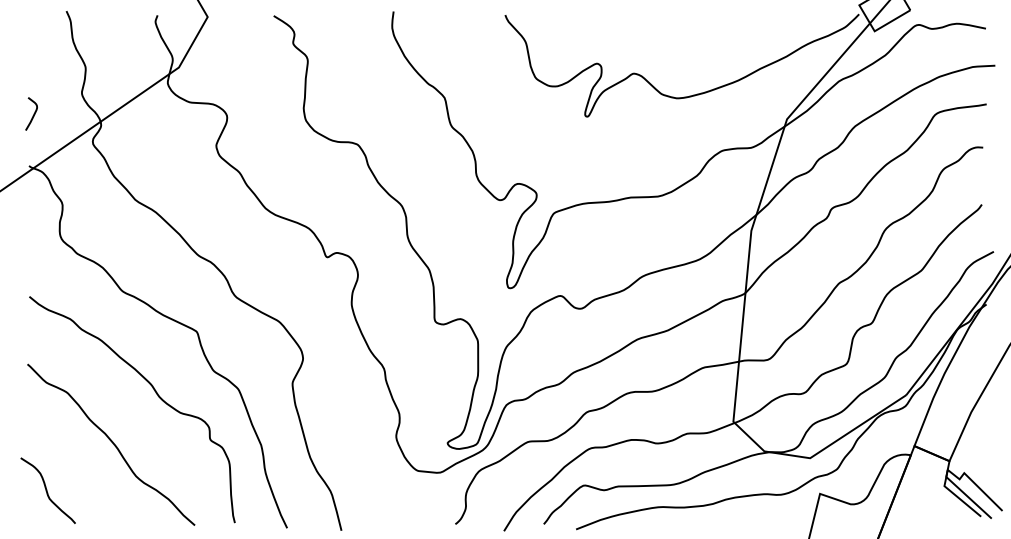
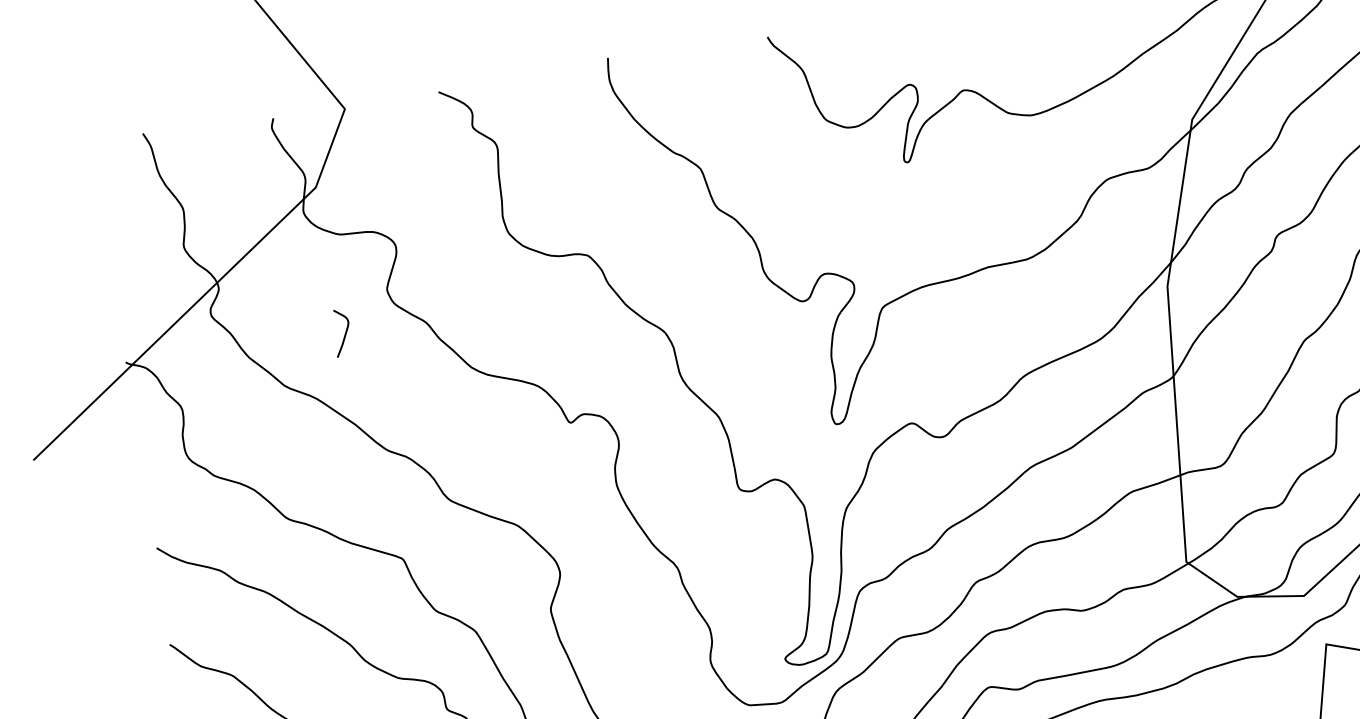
curve: (33, 113) -> (344, 331), moved

